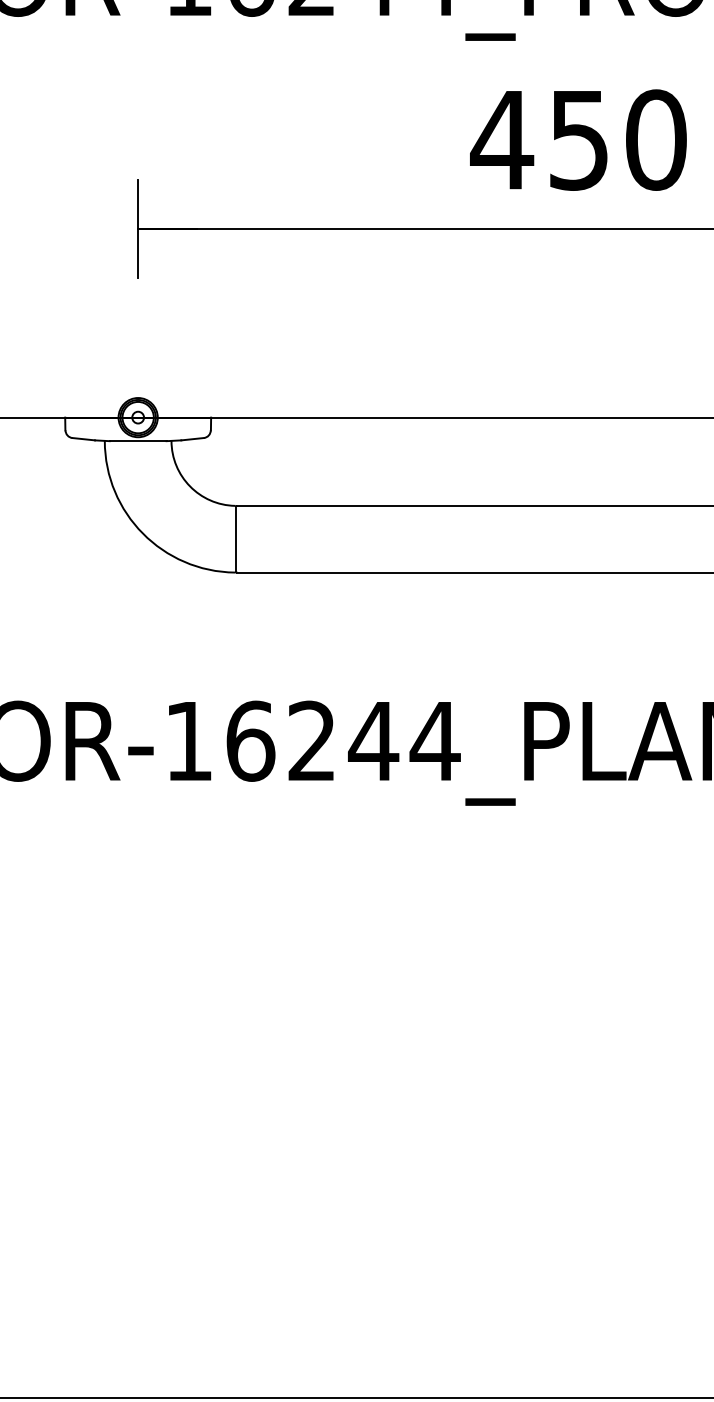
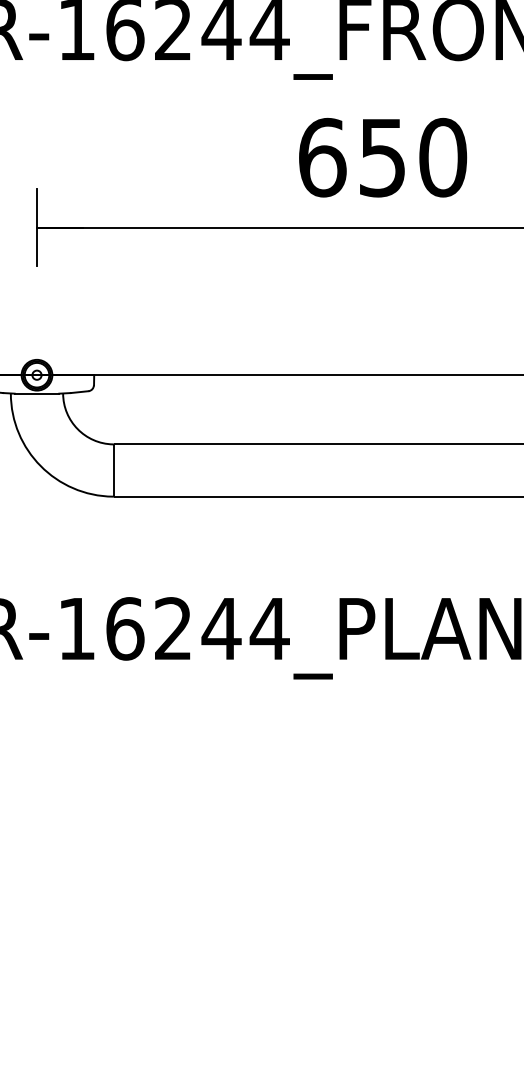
text: (502, 139) -> (322, 157), 450 -> 650

